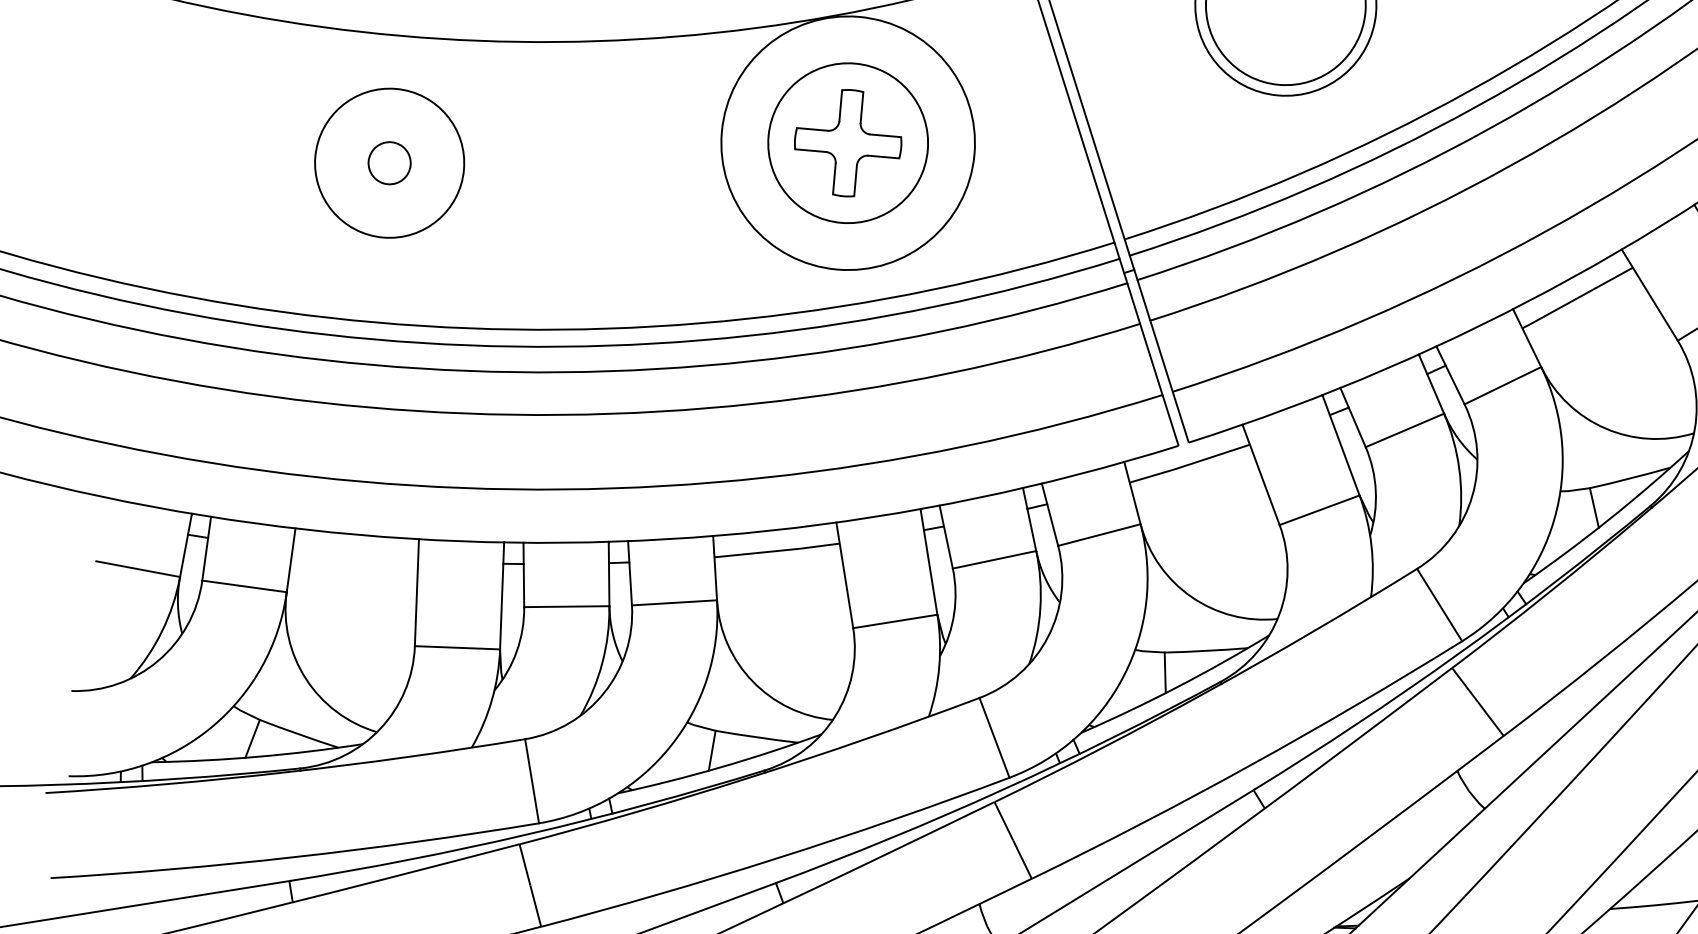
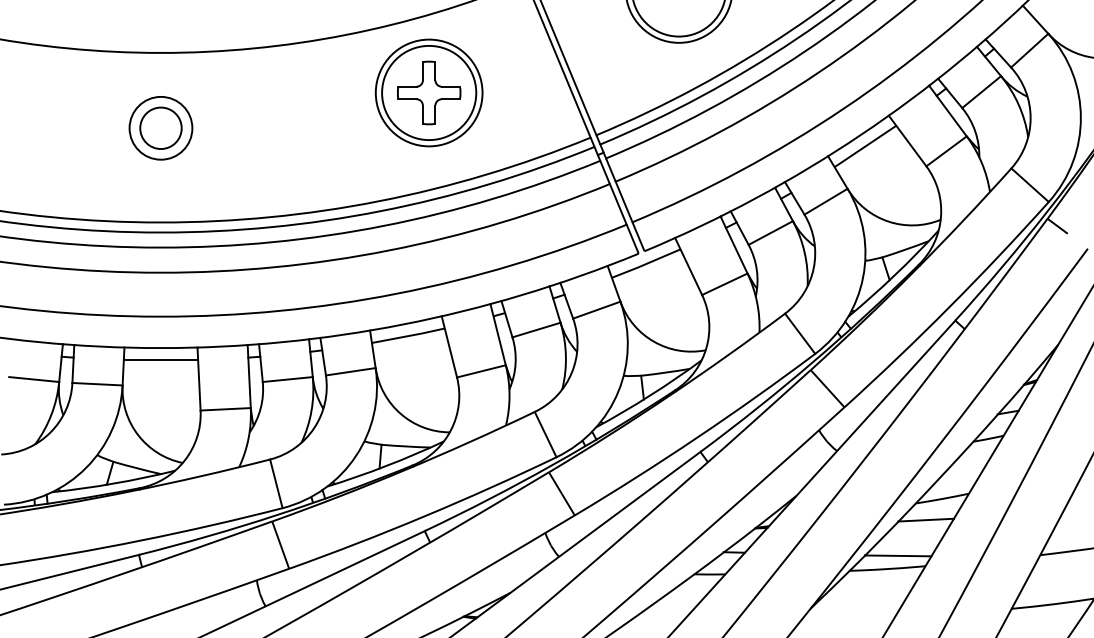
circle: (847, 142) -> (428, 92), size x0.71
circle: (388, 161) -> (160, 127), size x0.71
circle: (388, 163) -> (160, 128), size x1.67
line: (354, 555) -> (160, 360), added

